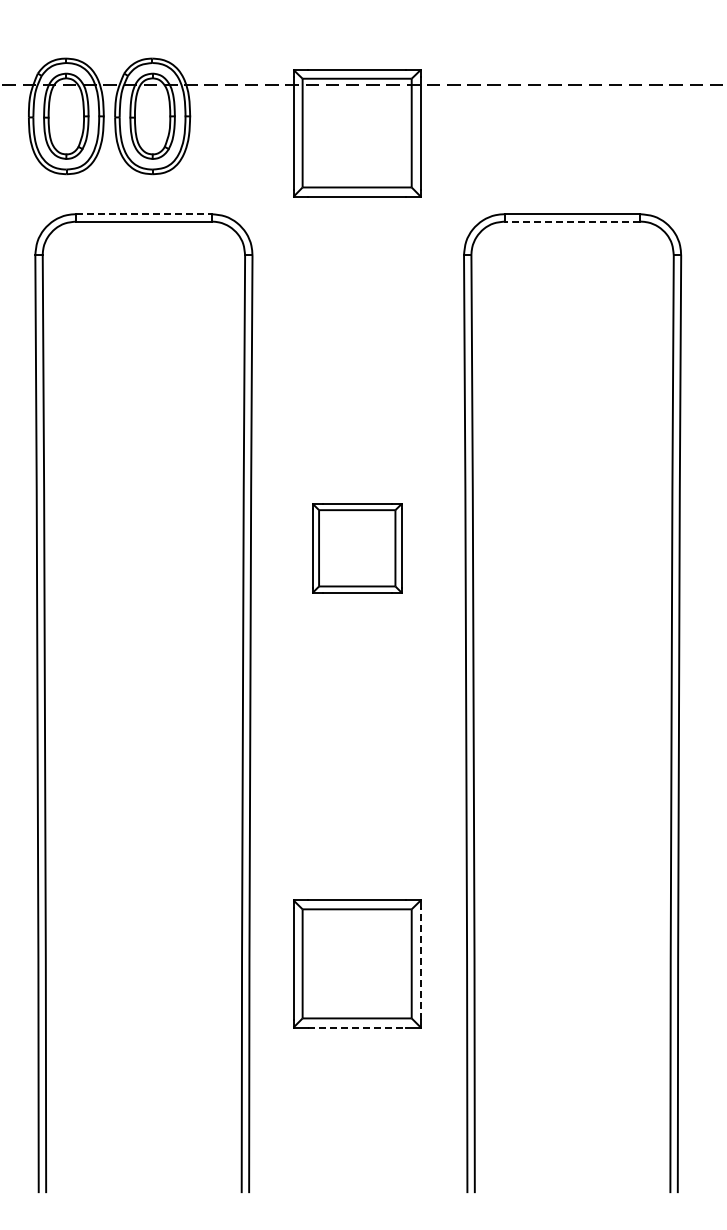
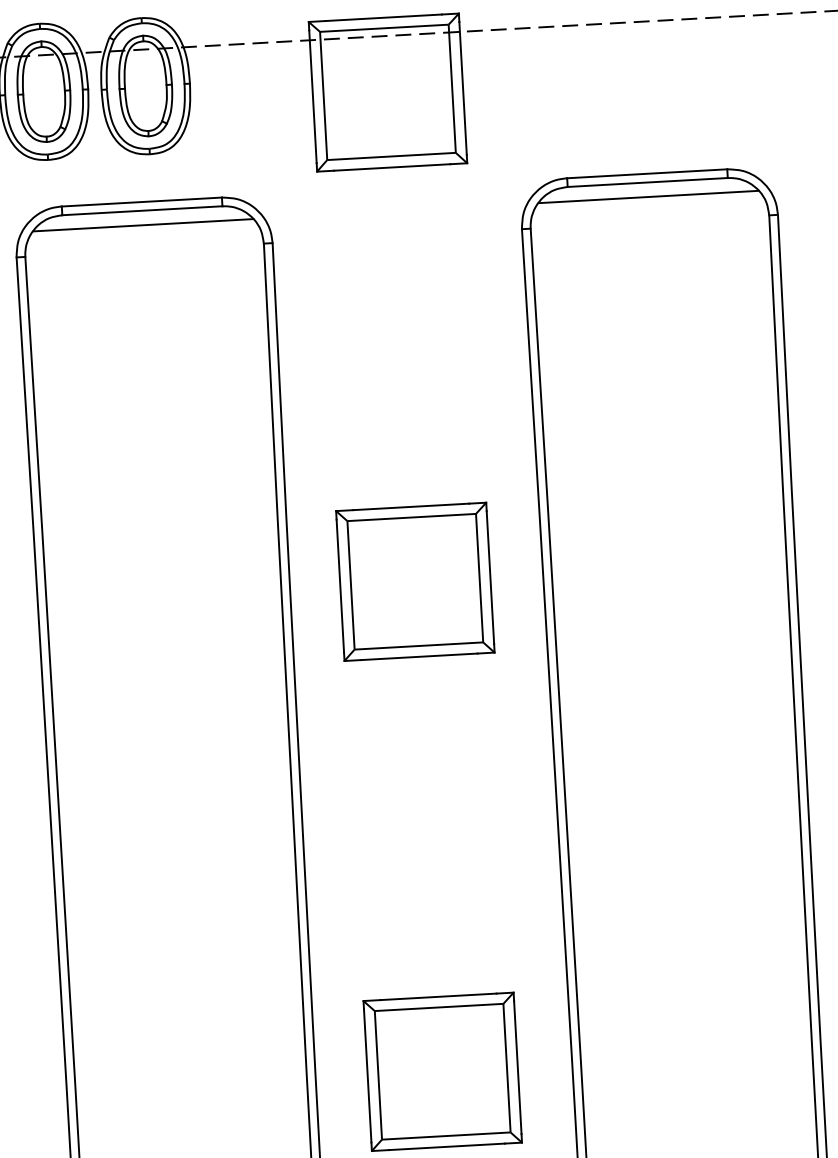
line: (143, 214) -> (141, 202), dashed -> solid
line: (572, 221) -> (647, 182), dashed -> solid
line: (143, 233) -> (142, 224), added
line: (572, 233) -> (648, 196), added
part: (357, 548) -> (415, 582), size x1.43
line: (420, 963) -> (517, 1067), dashed -> solid
line: (357, 1027) -> (447, 1146), dashed -> solid

